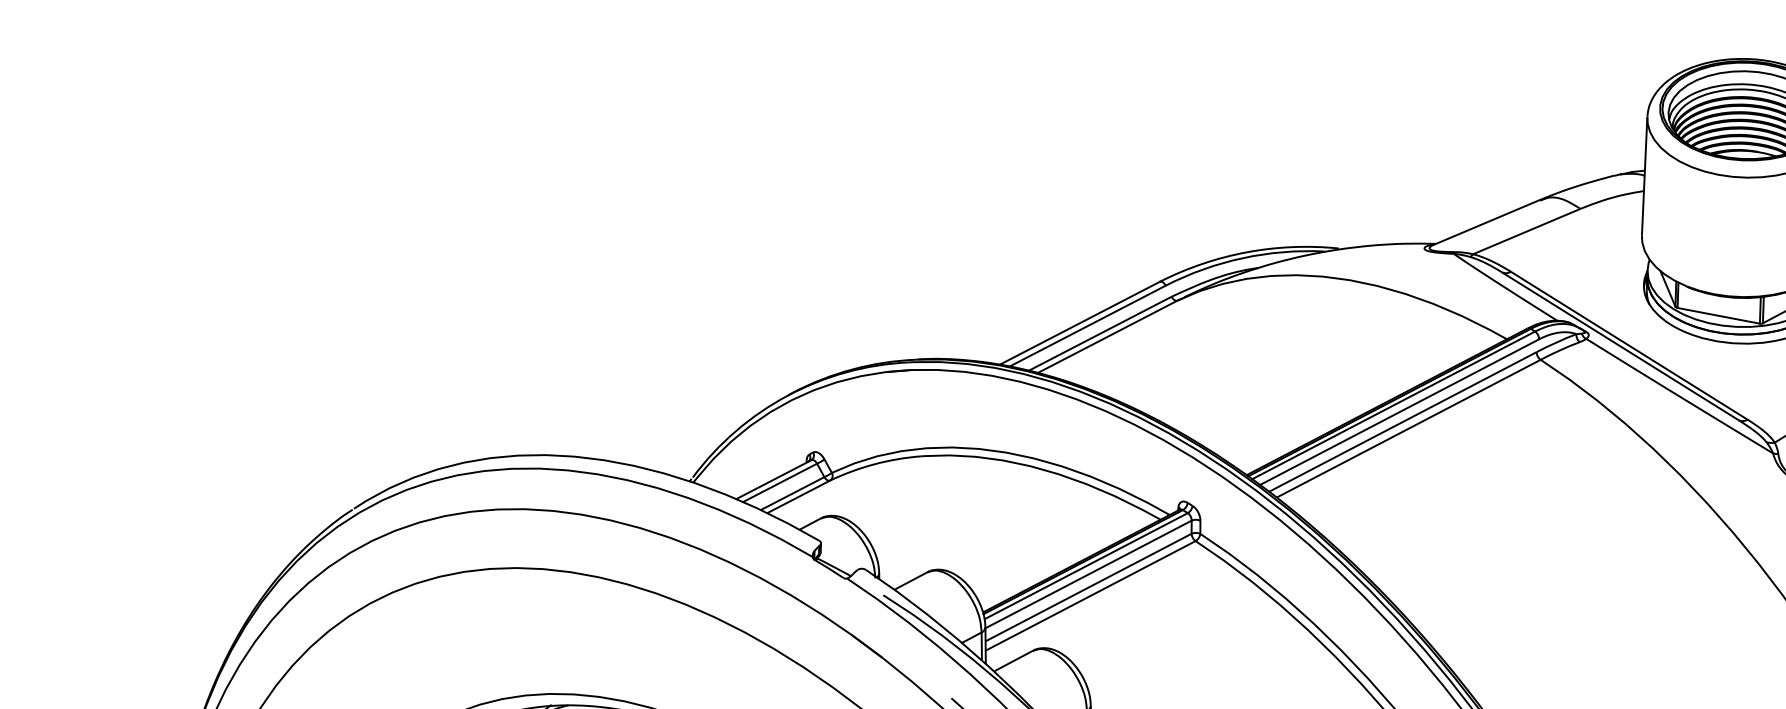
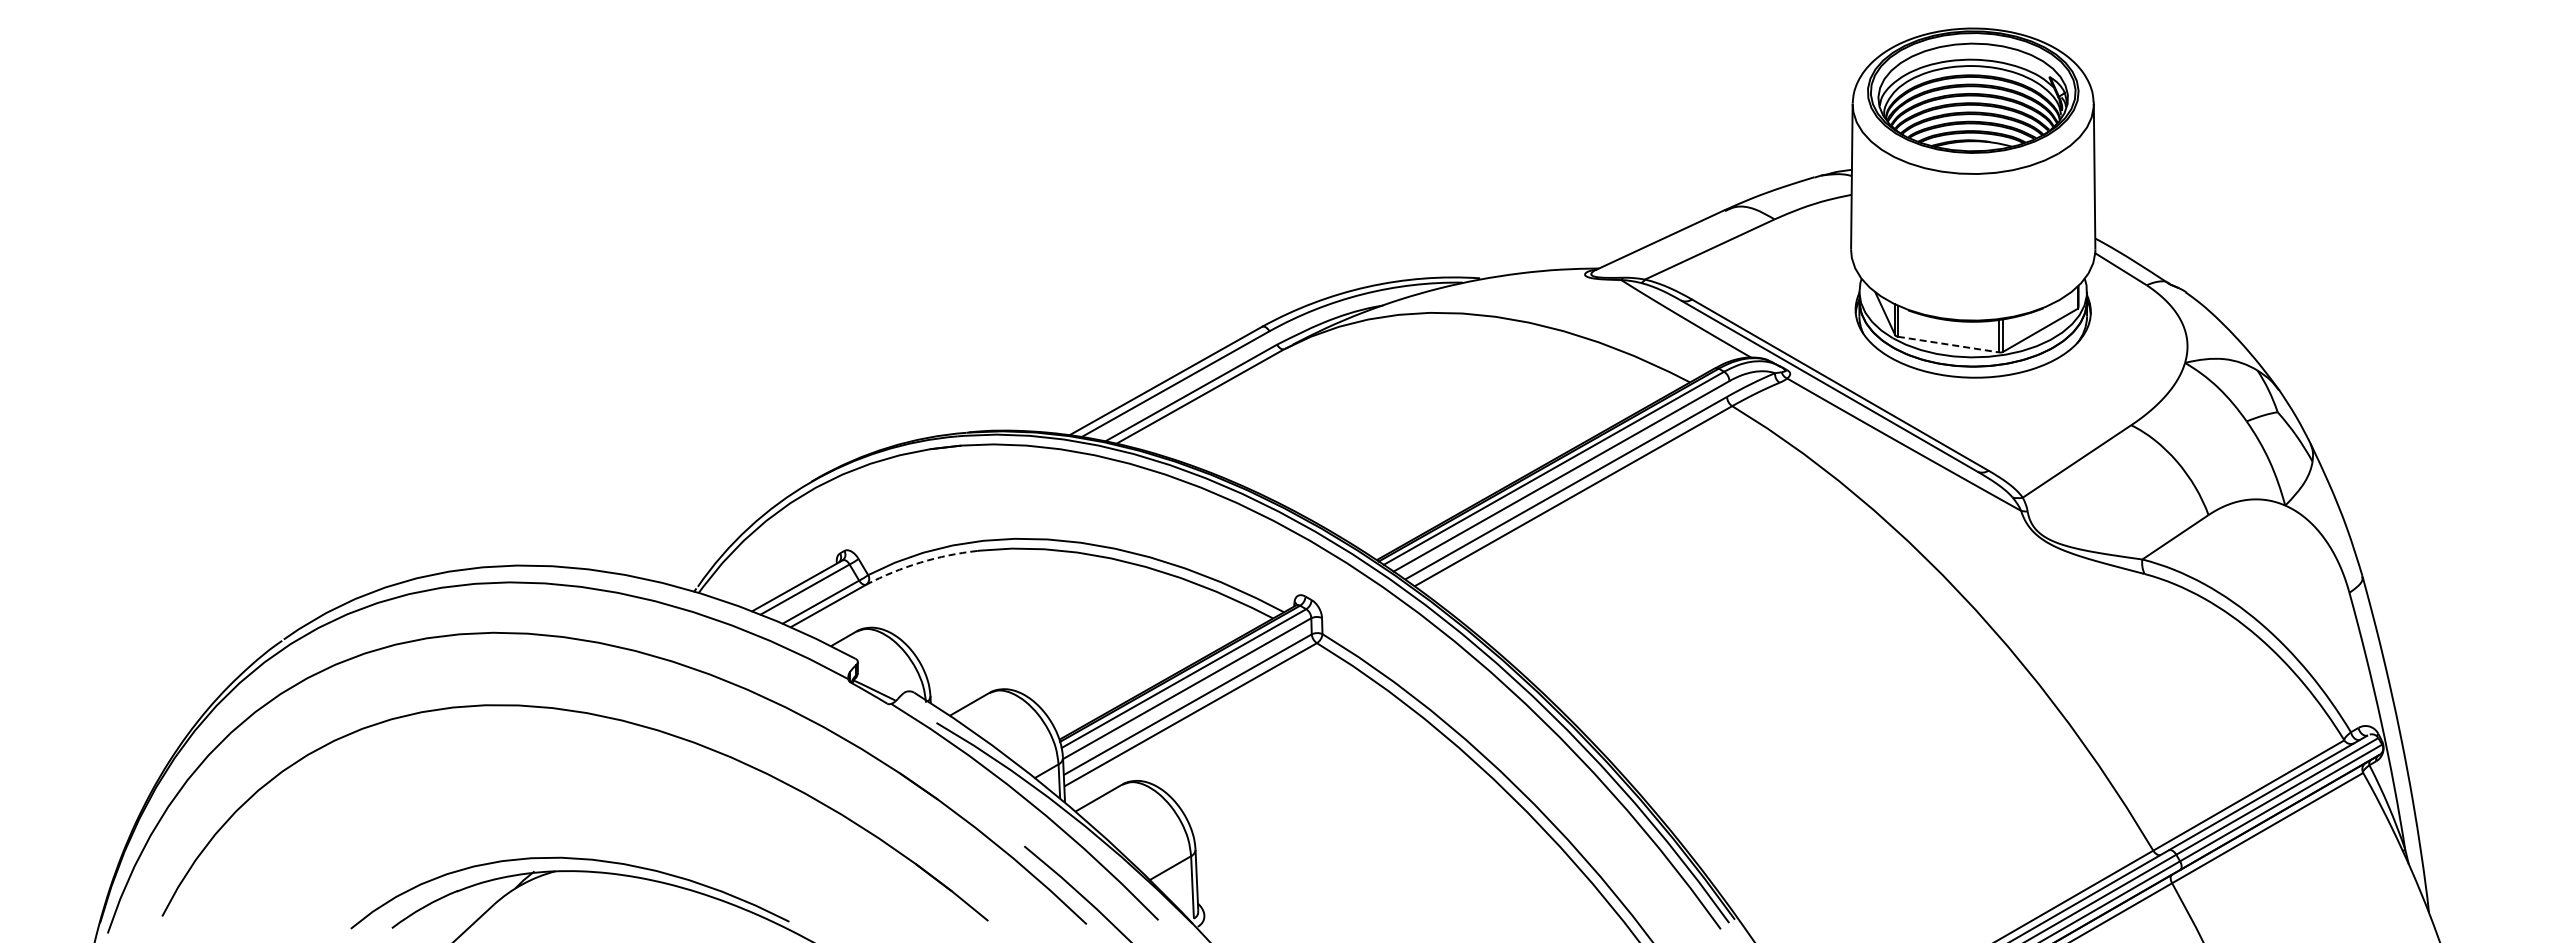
line: (1719, 315) -> (1949, 344), solid -> dashed
arc: (874, 464) -> (920, 562), solid -> dashed

